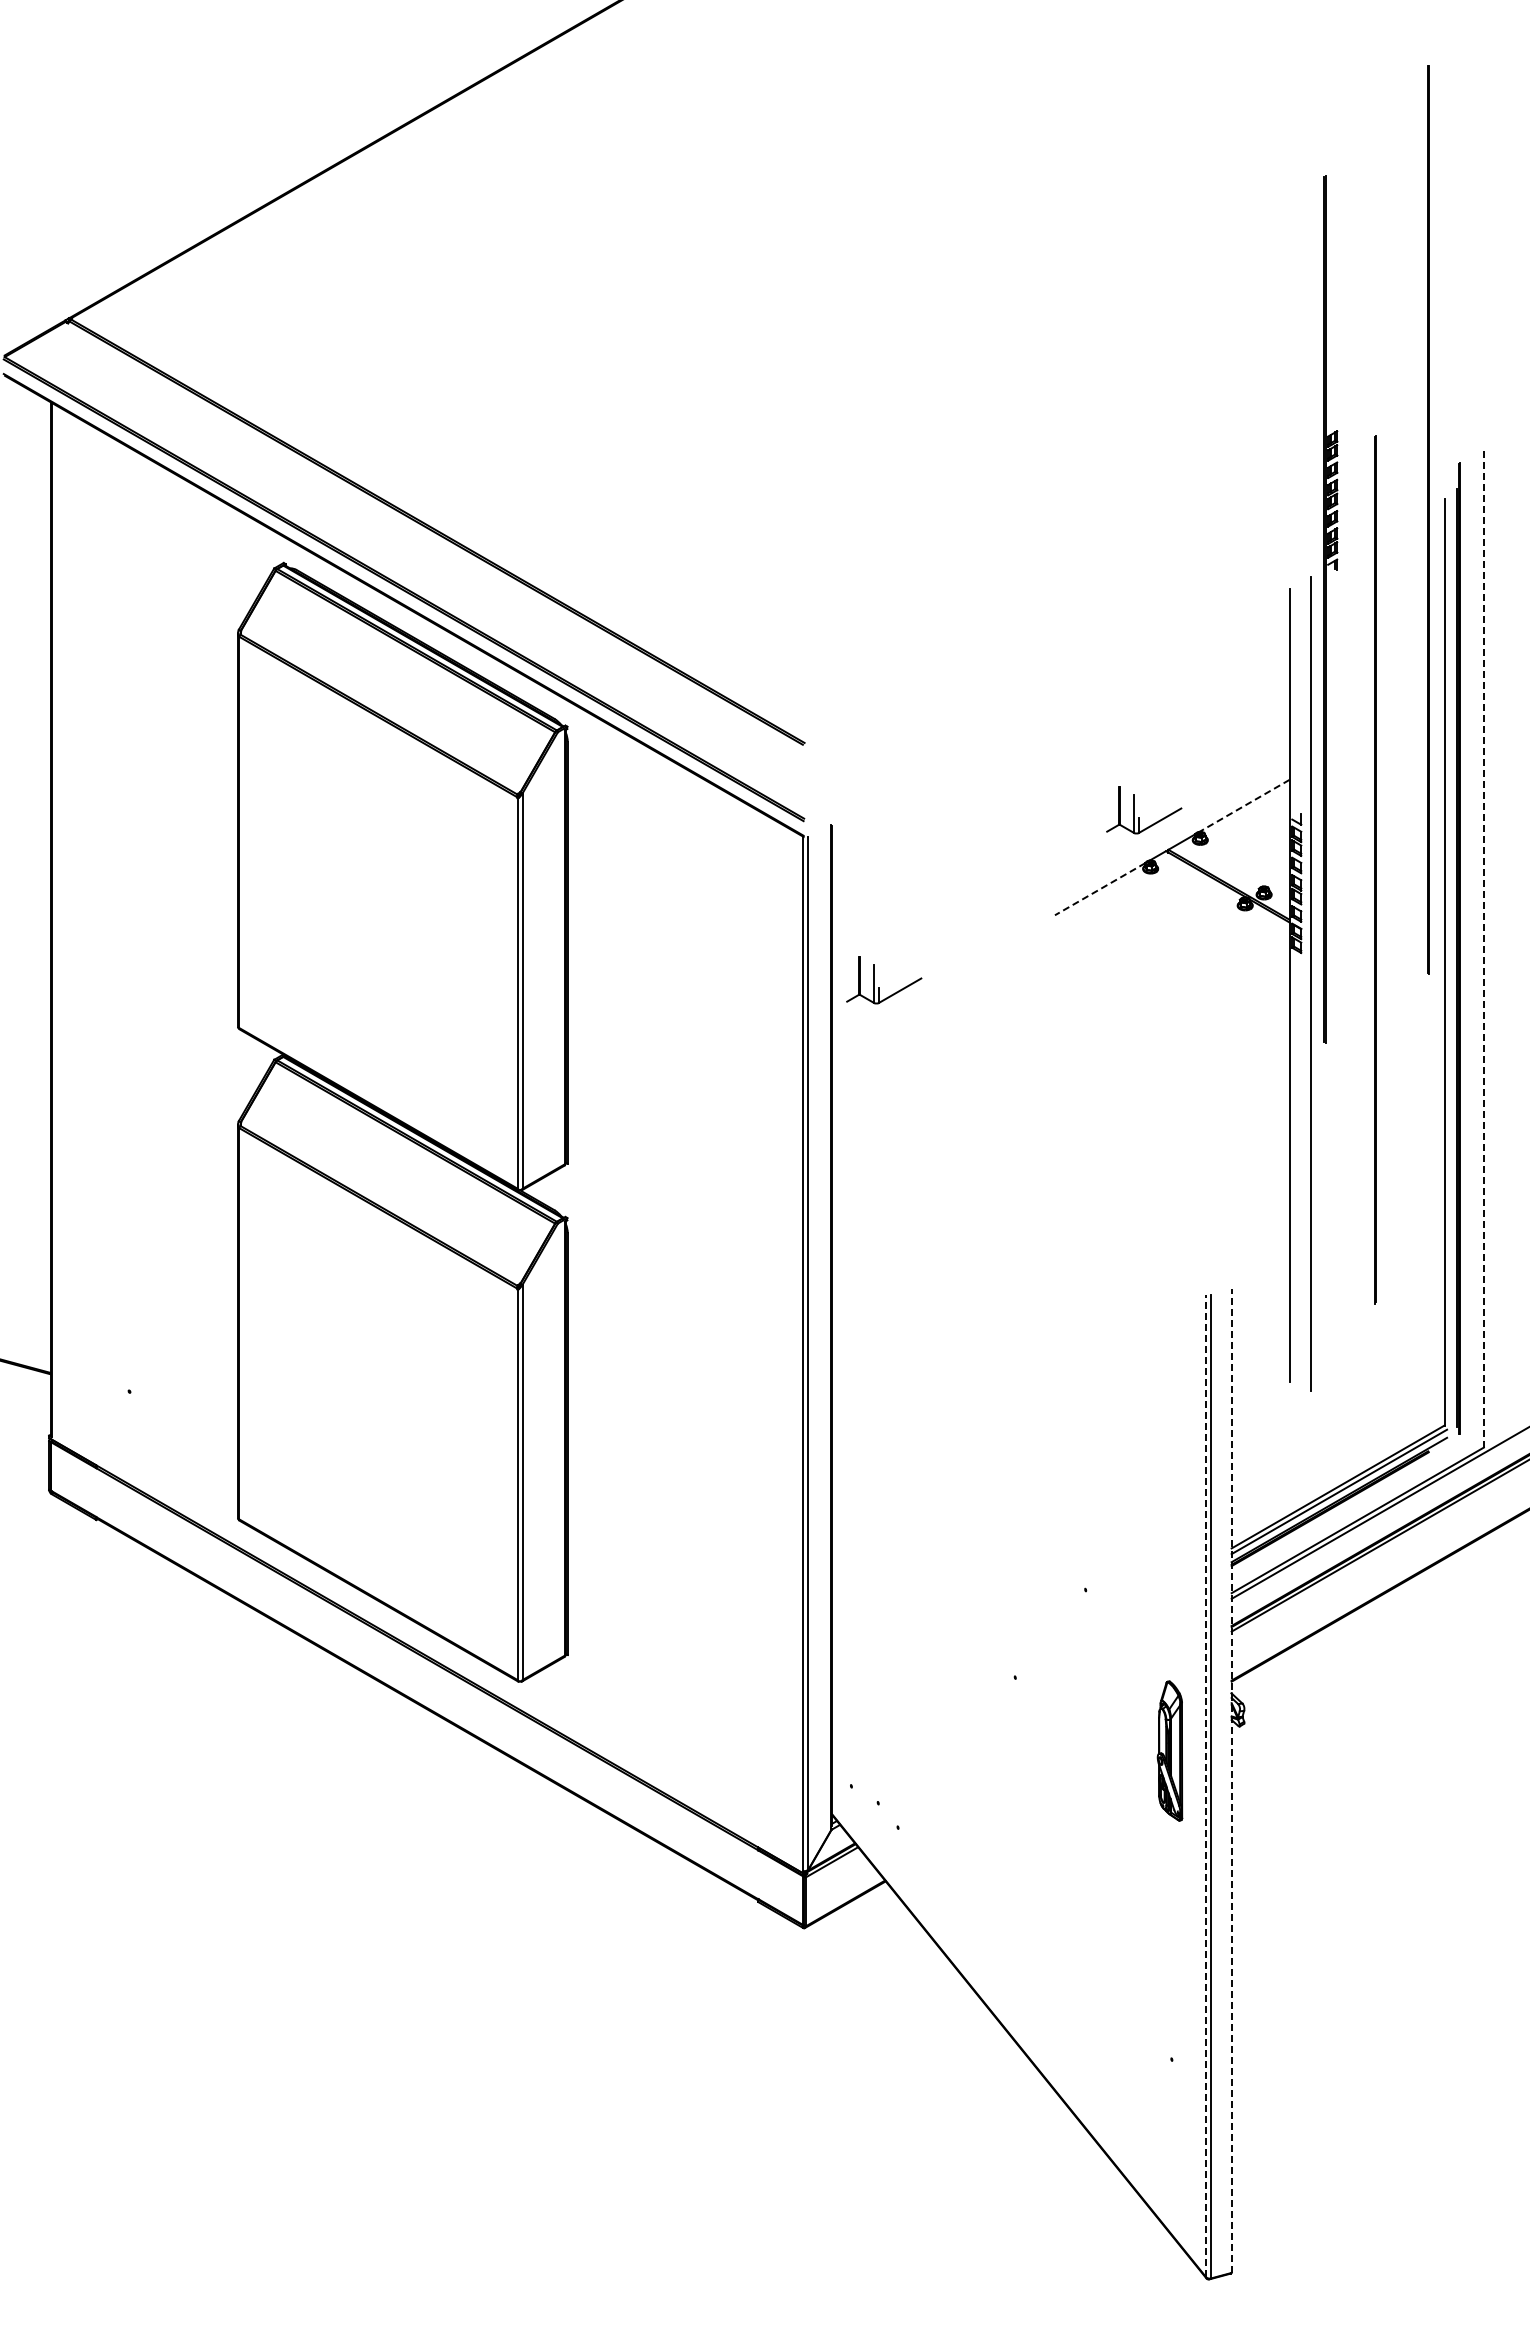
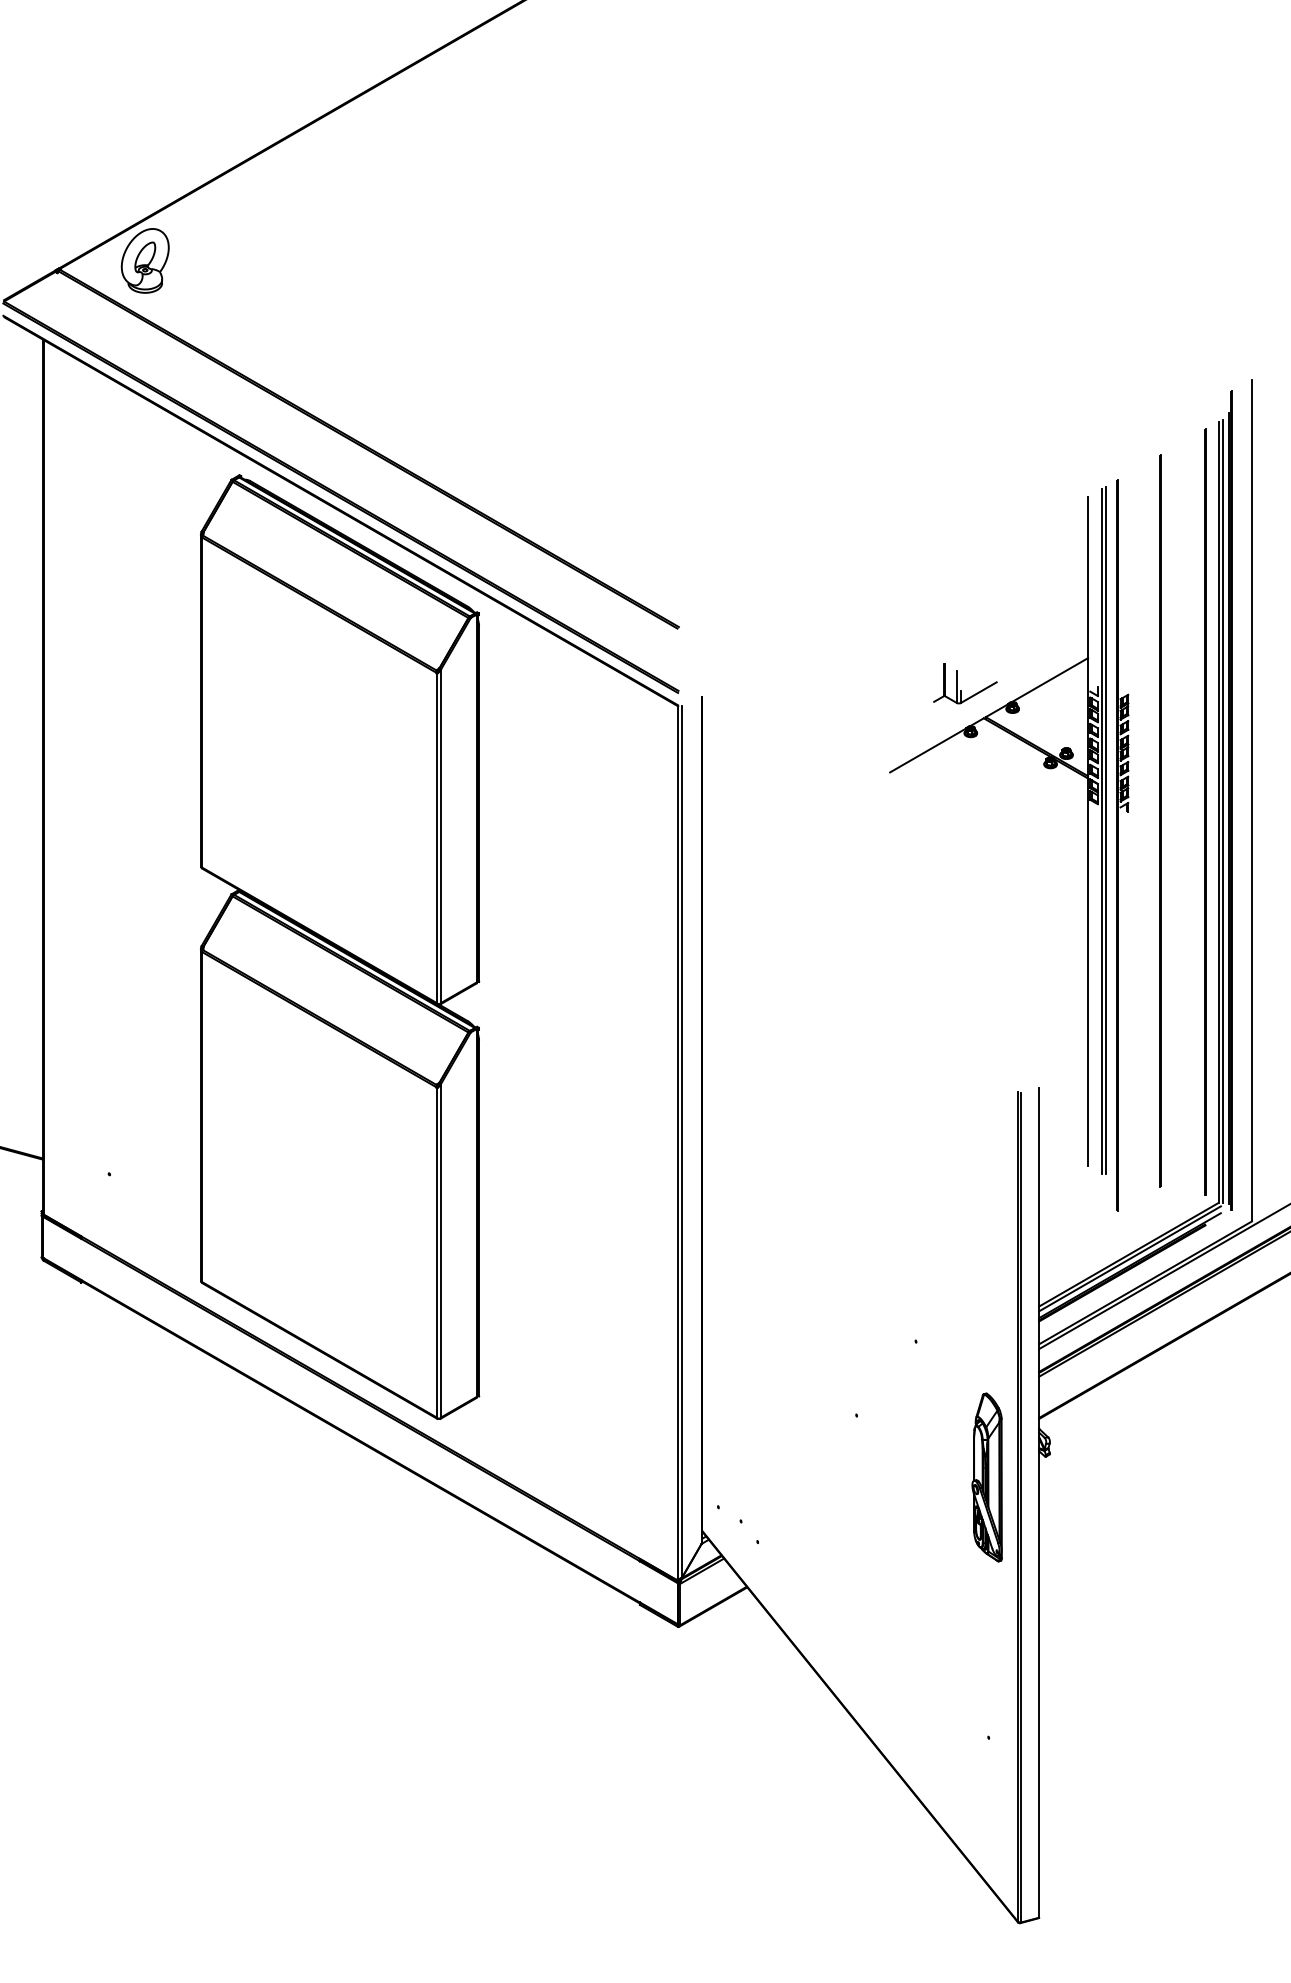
part: (171, 308) -> (144, 260), added
line: (1428, 519) -> (1205, 812), moved
part: (1330, 609) -> (1122, 845), moved
line: (1243, 806) -> (1049, 680), dashed -> solid
line: (1375, 869) -> (1160, 820), moved
line: (1099, 889) -> (927, 750), dashed -> solid
line: (1483, 948) -> (1251, 800), dashed -> solid
line: (1450, 961) -> (1223, 811), added
line: (1306, 985) -> (1102, 831), added
part: (879, 987) -> (742, 833), removed
part: (1169, 1750) -> (986, 1476), size x1.43
line: (1231, 1781) -> (1039, 1503), dashed -> solid
line: (1205, 1785) -> (1017, 1506), dashed -> solid

